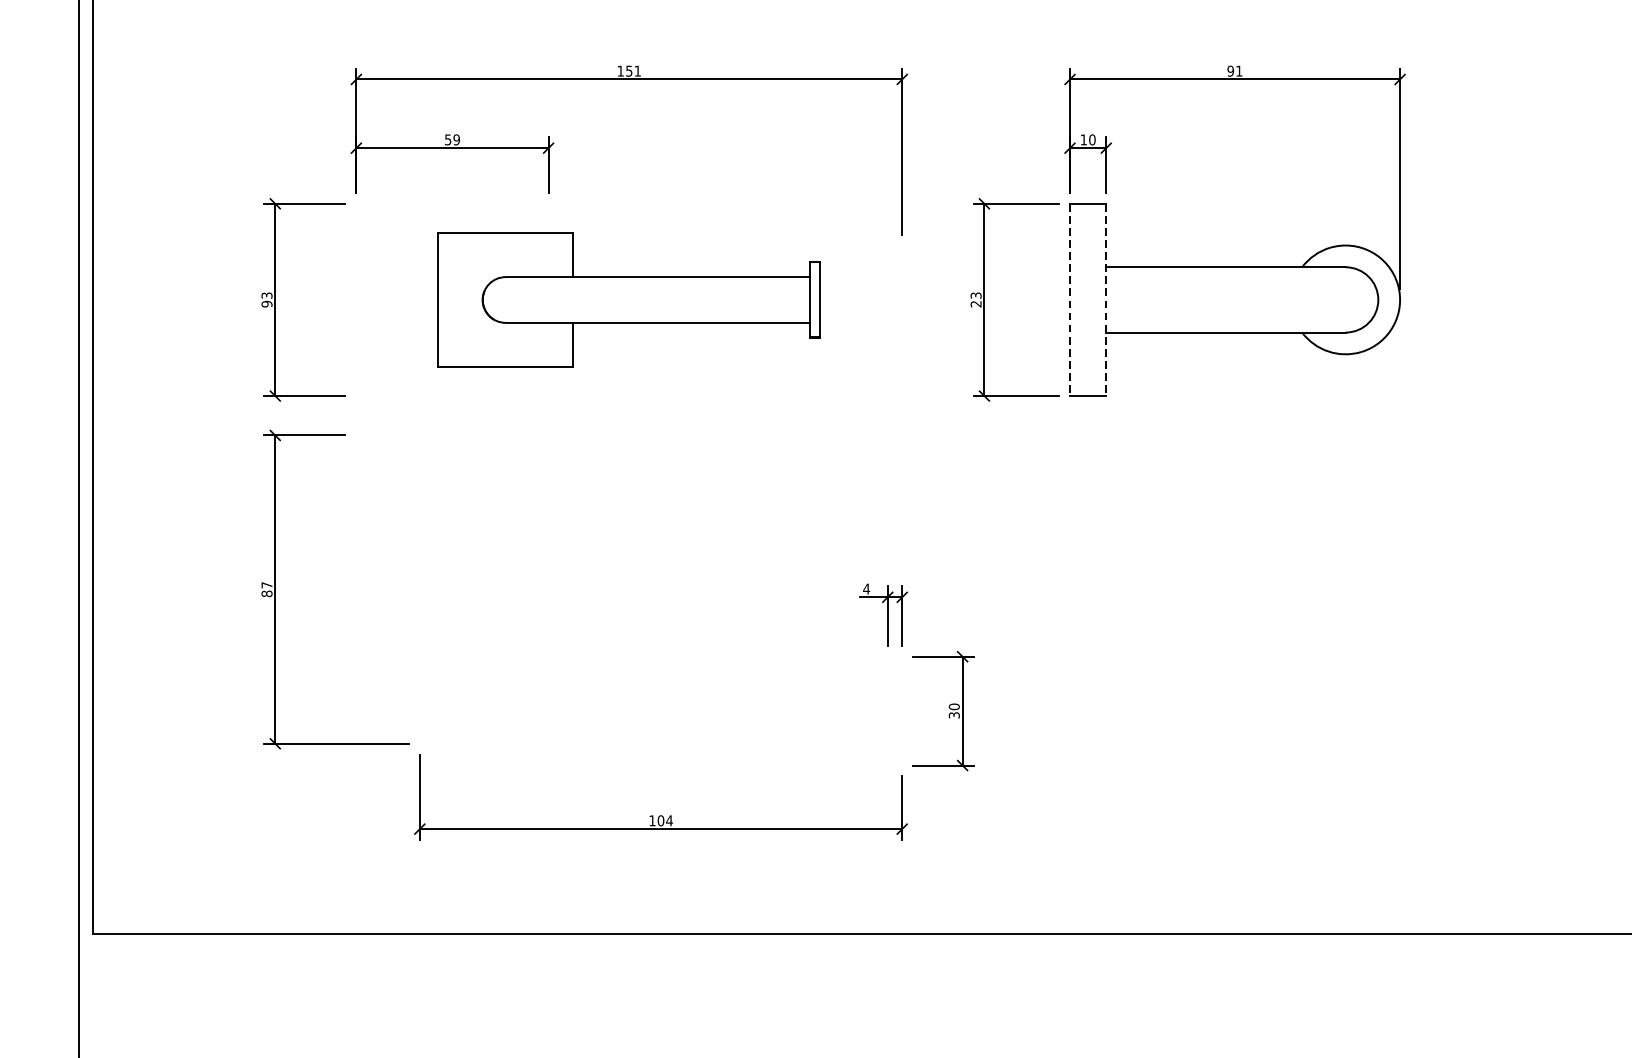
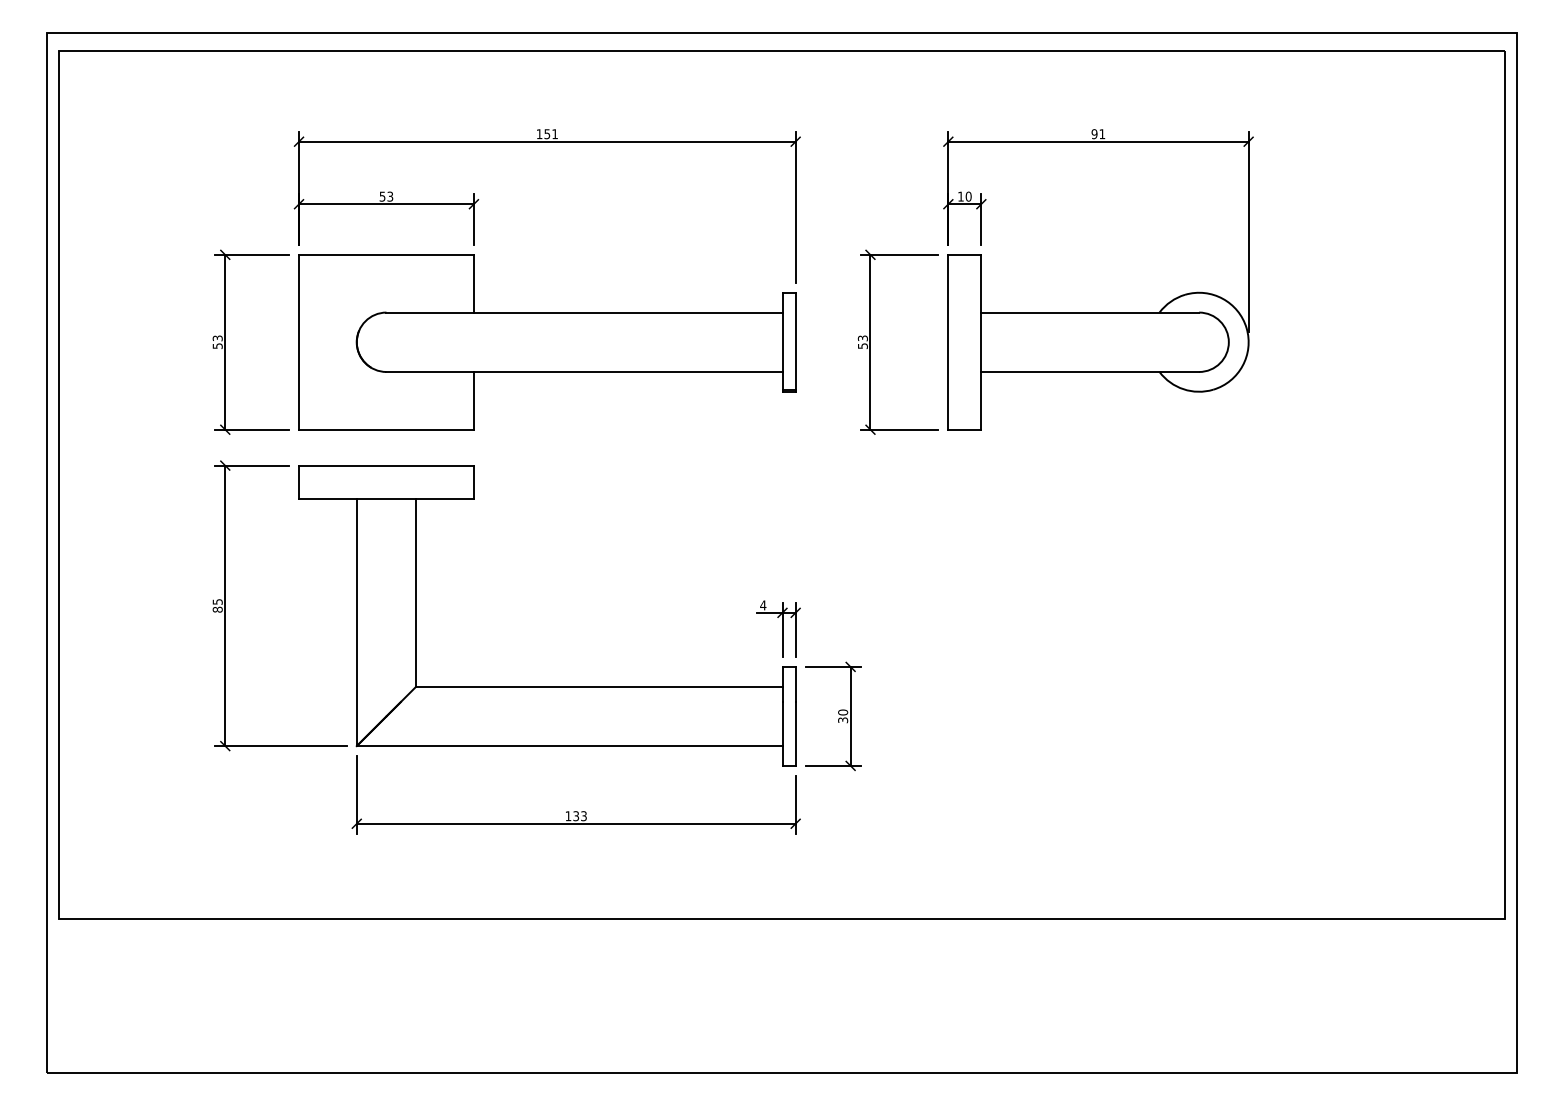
text: (456, 139) -> (390, 196), 59 -> 53
part: (629, 300) -> (547, 342), size x1.43
line: (1070, 300) -> (948, 342), dashed -> solid
line: (1106, 300) -> (981, 342), dashed -> solid
text: (975, 303) -> (862, 345), 23 -> 53
text: (266, 304) -> (217, 346), 93 -> 53
text: (266, 584) -> (217, 601), 87 -> 85
part: (629, 678) -> (547, 686), added
text: (665, 821) -> (580, 816), 104 -> 133

